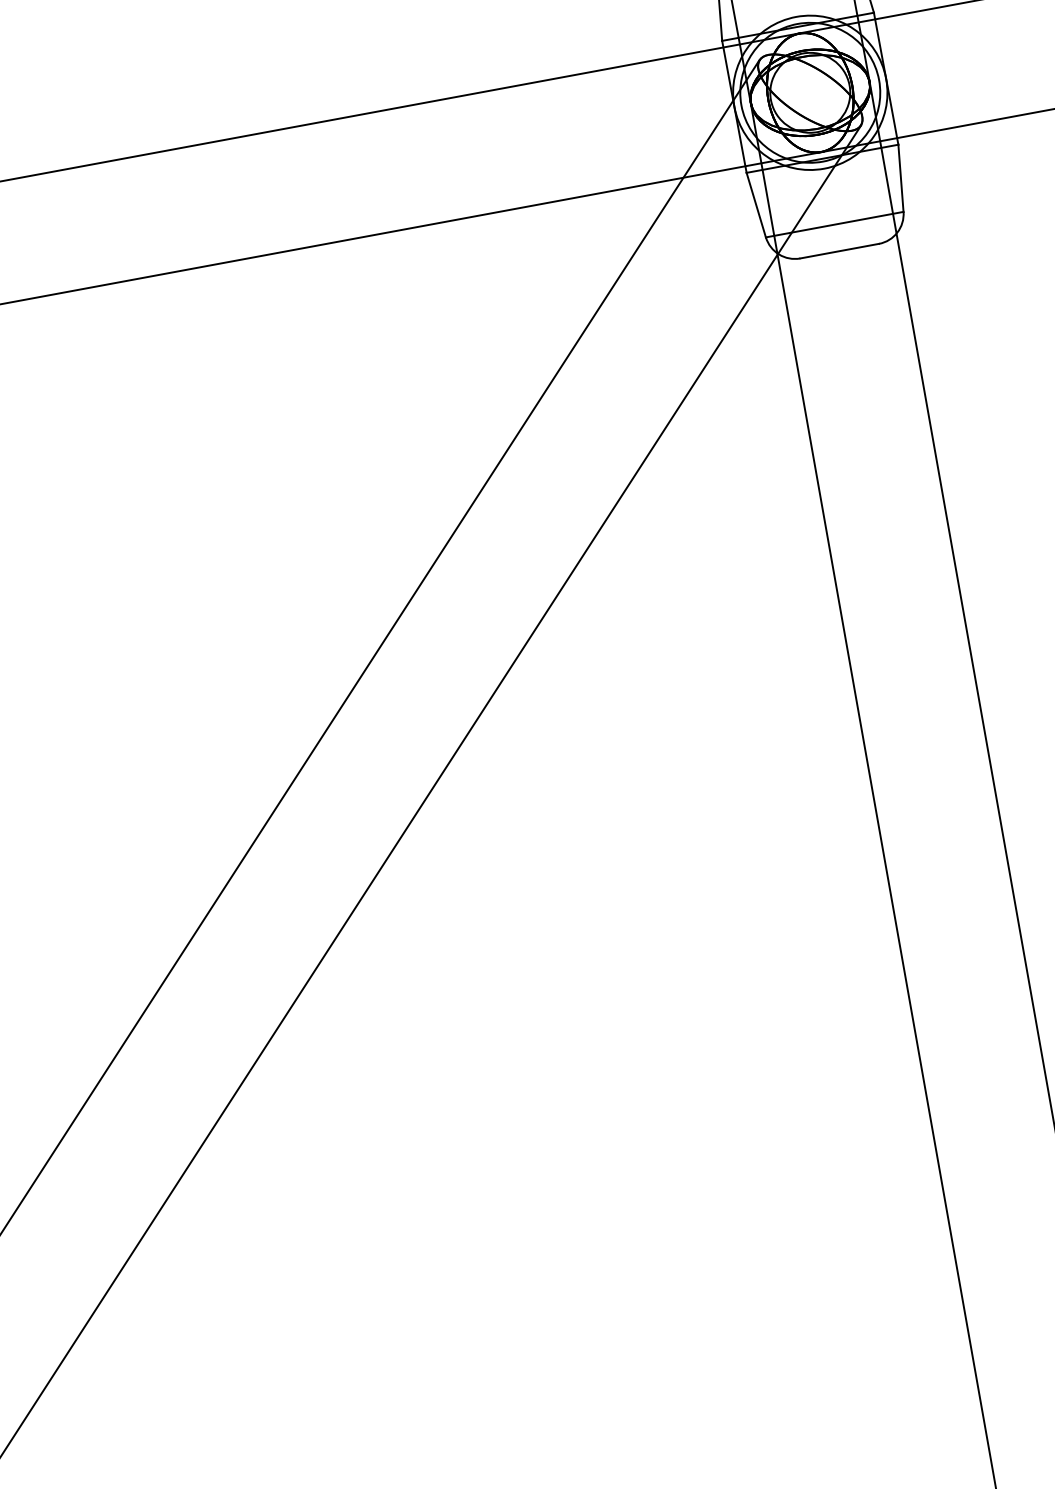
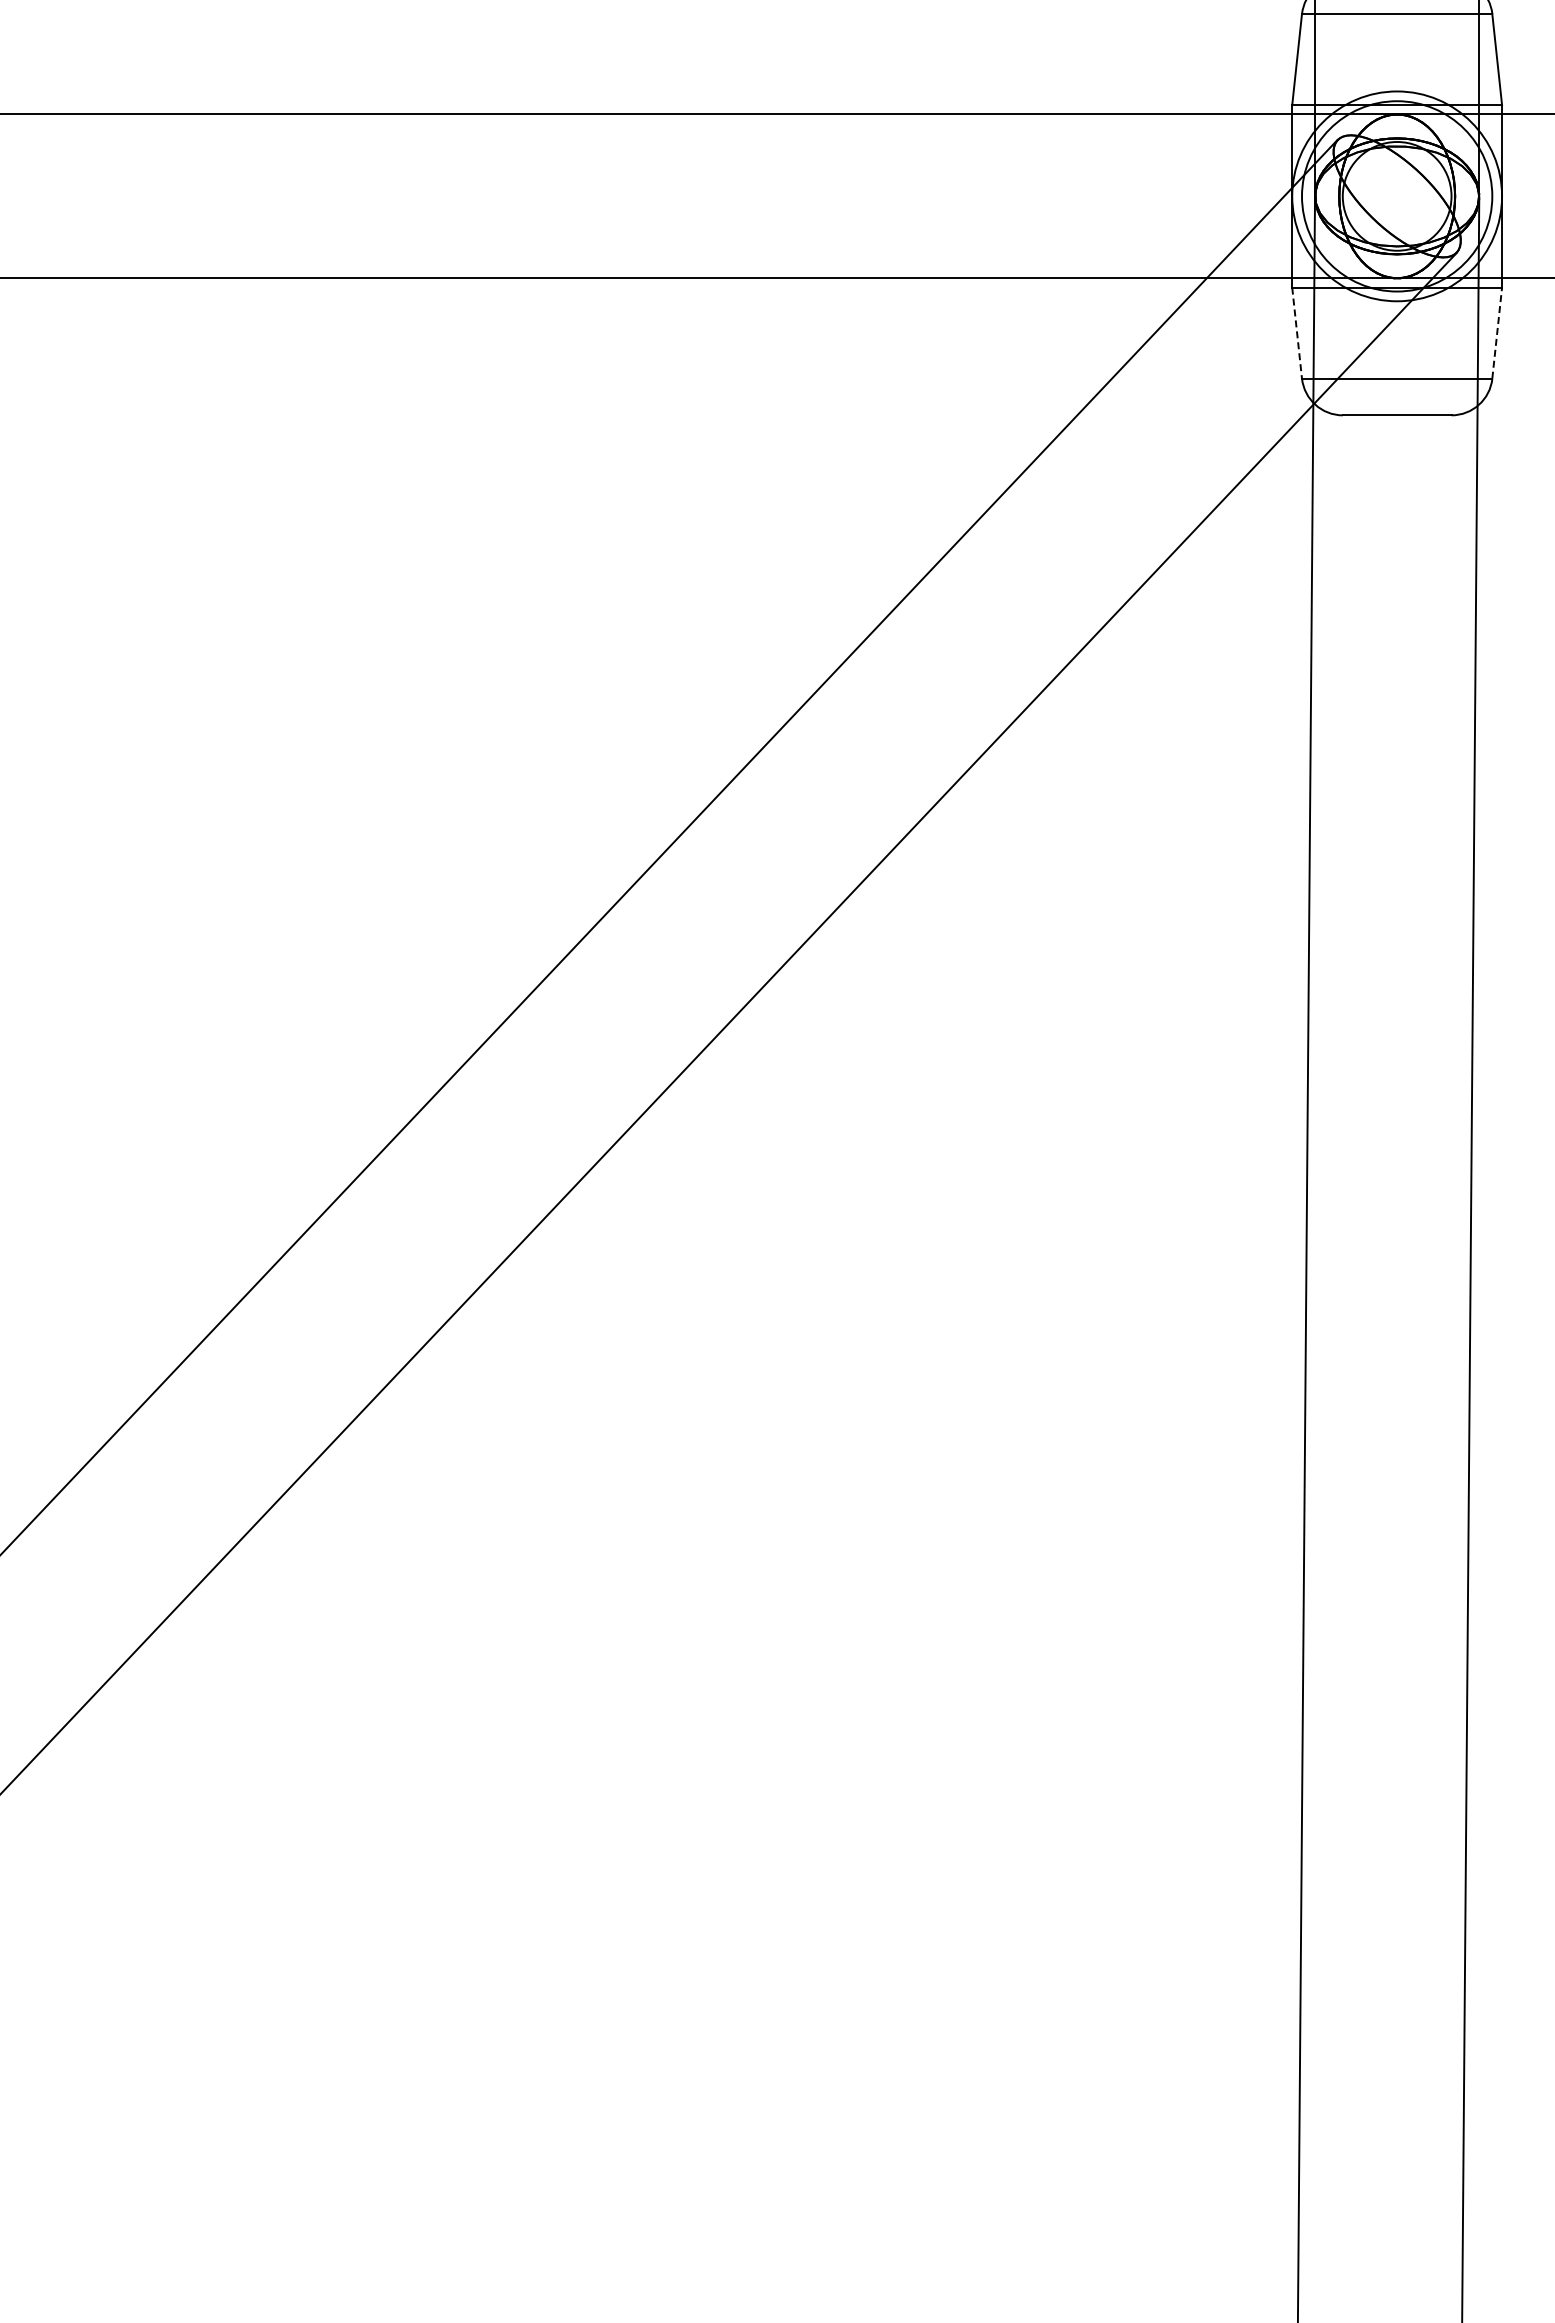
line: (901, 178) -> (1497, 333), solid -> dashed
line: (756, 205) -> (1297, 333), solid -> dashed

